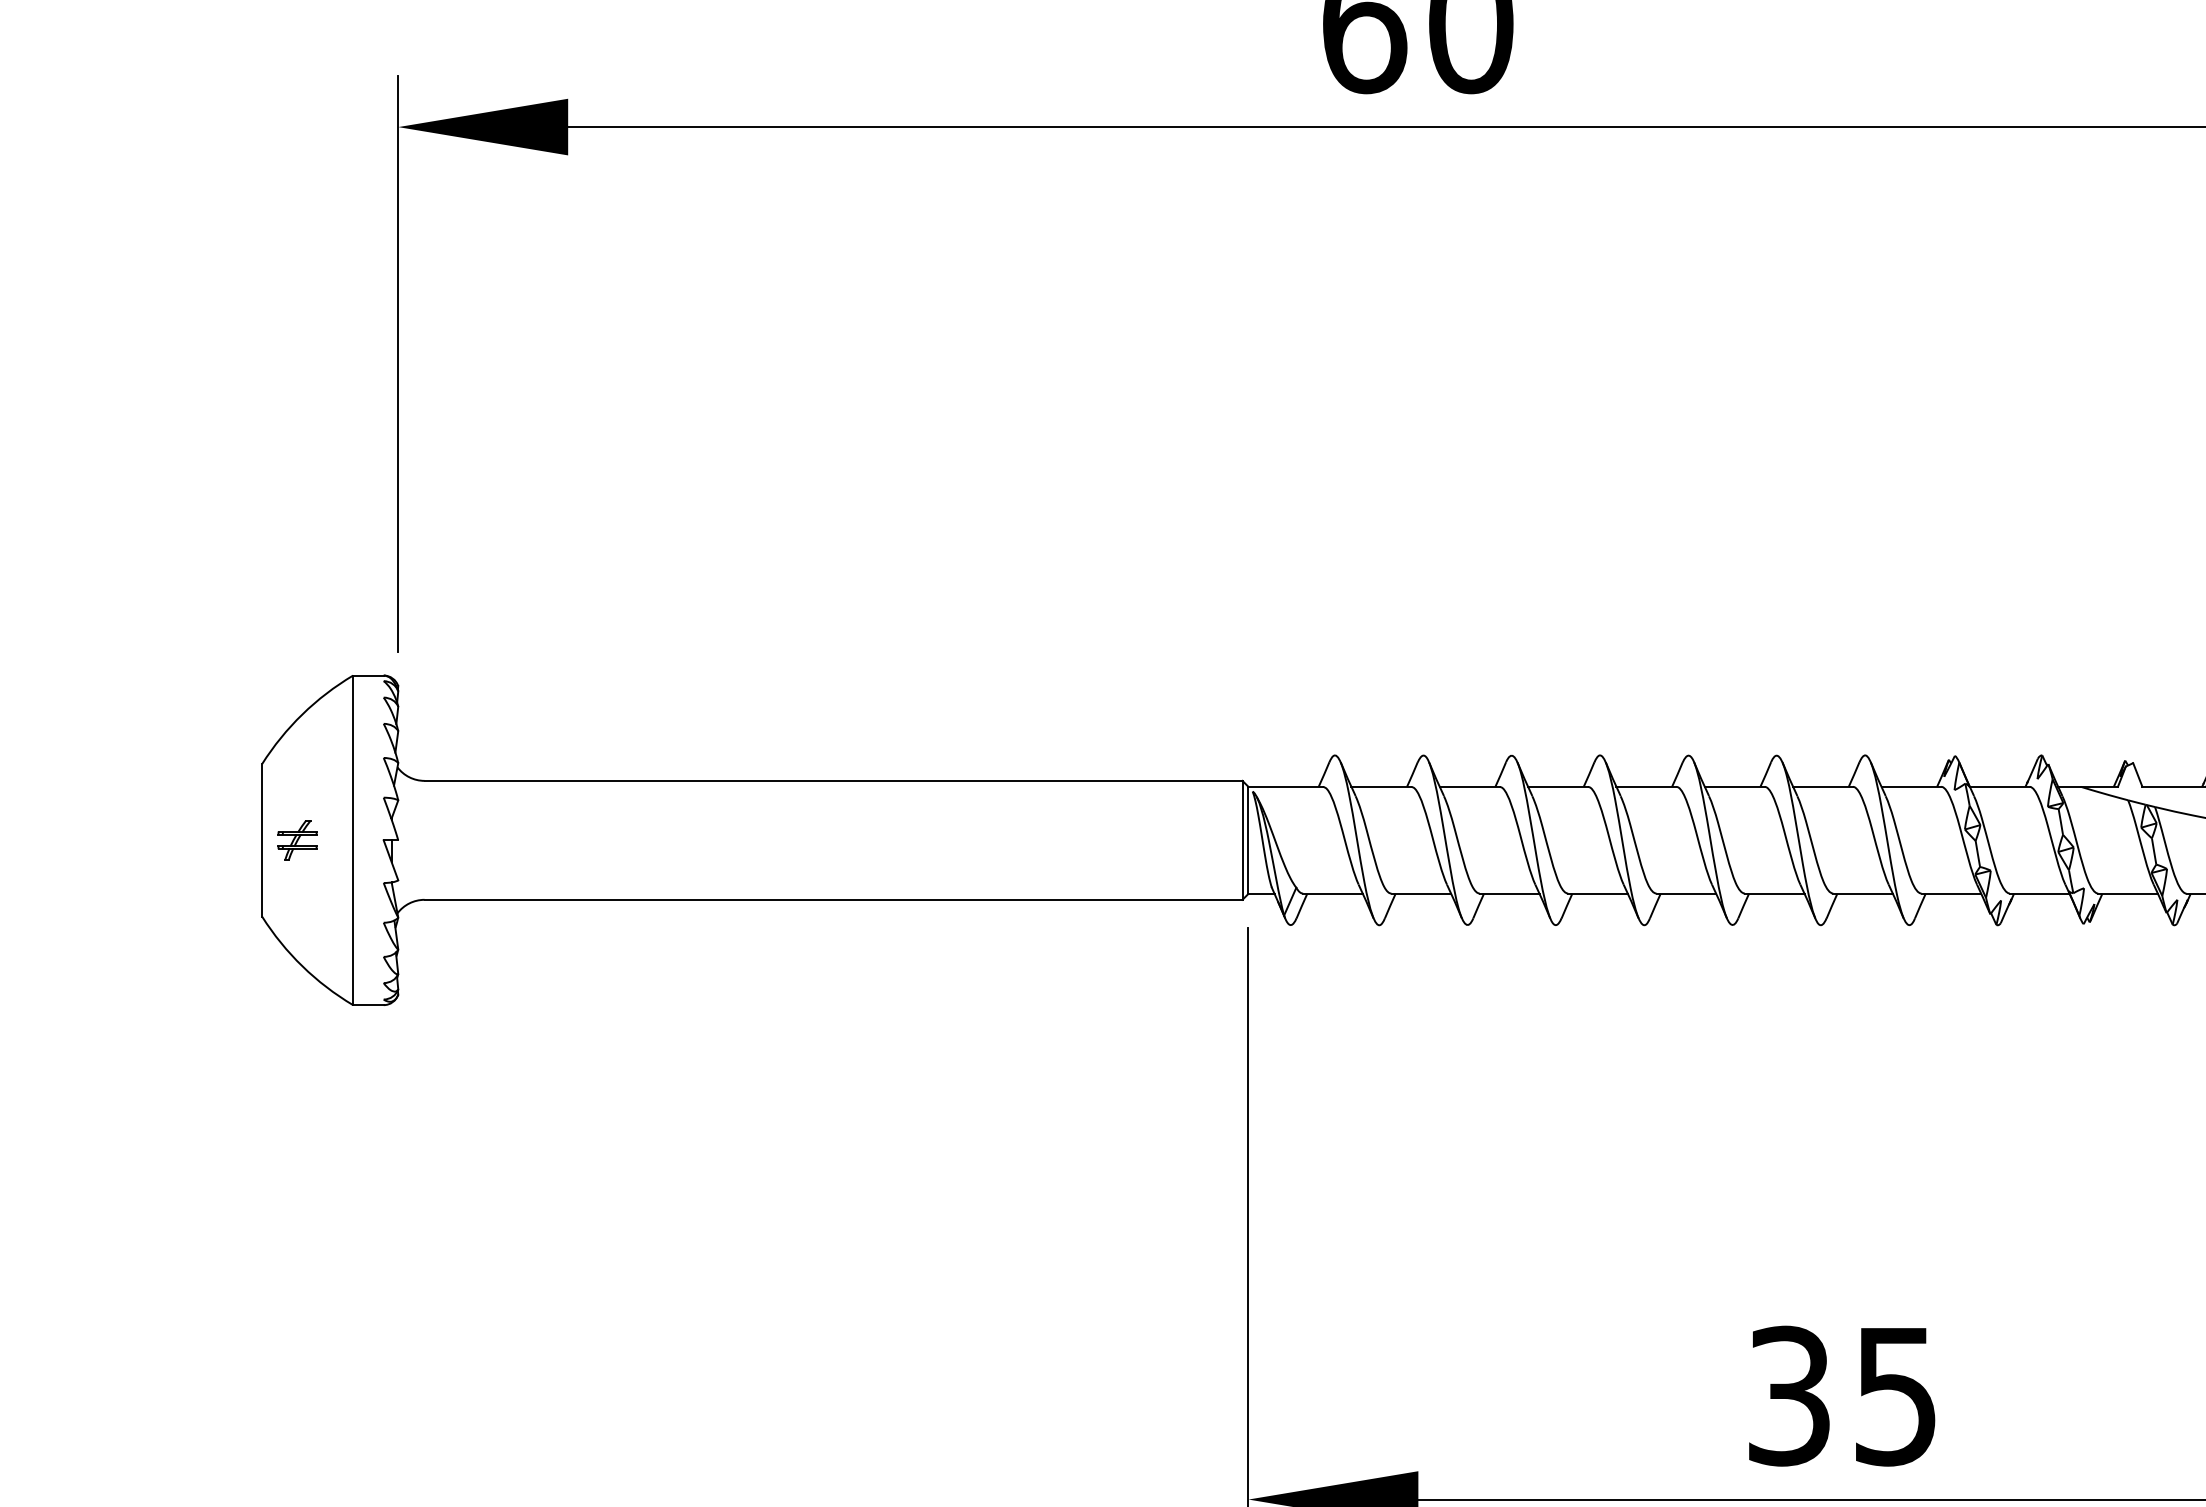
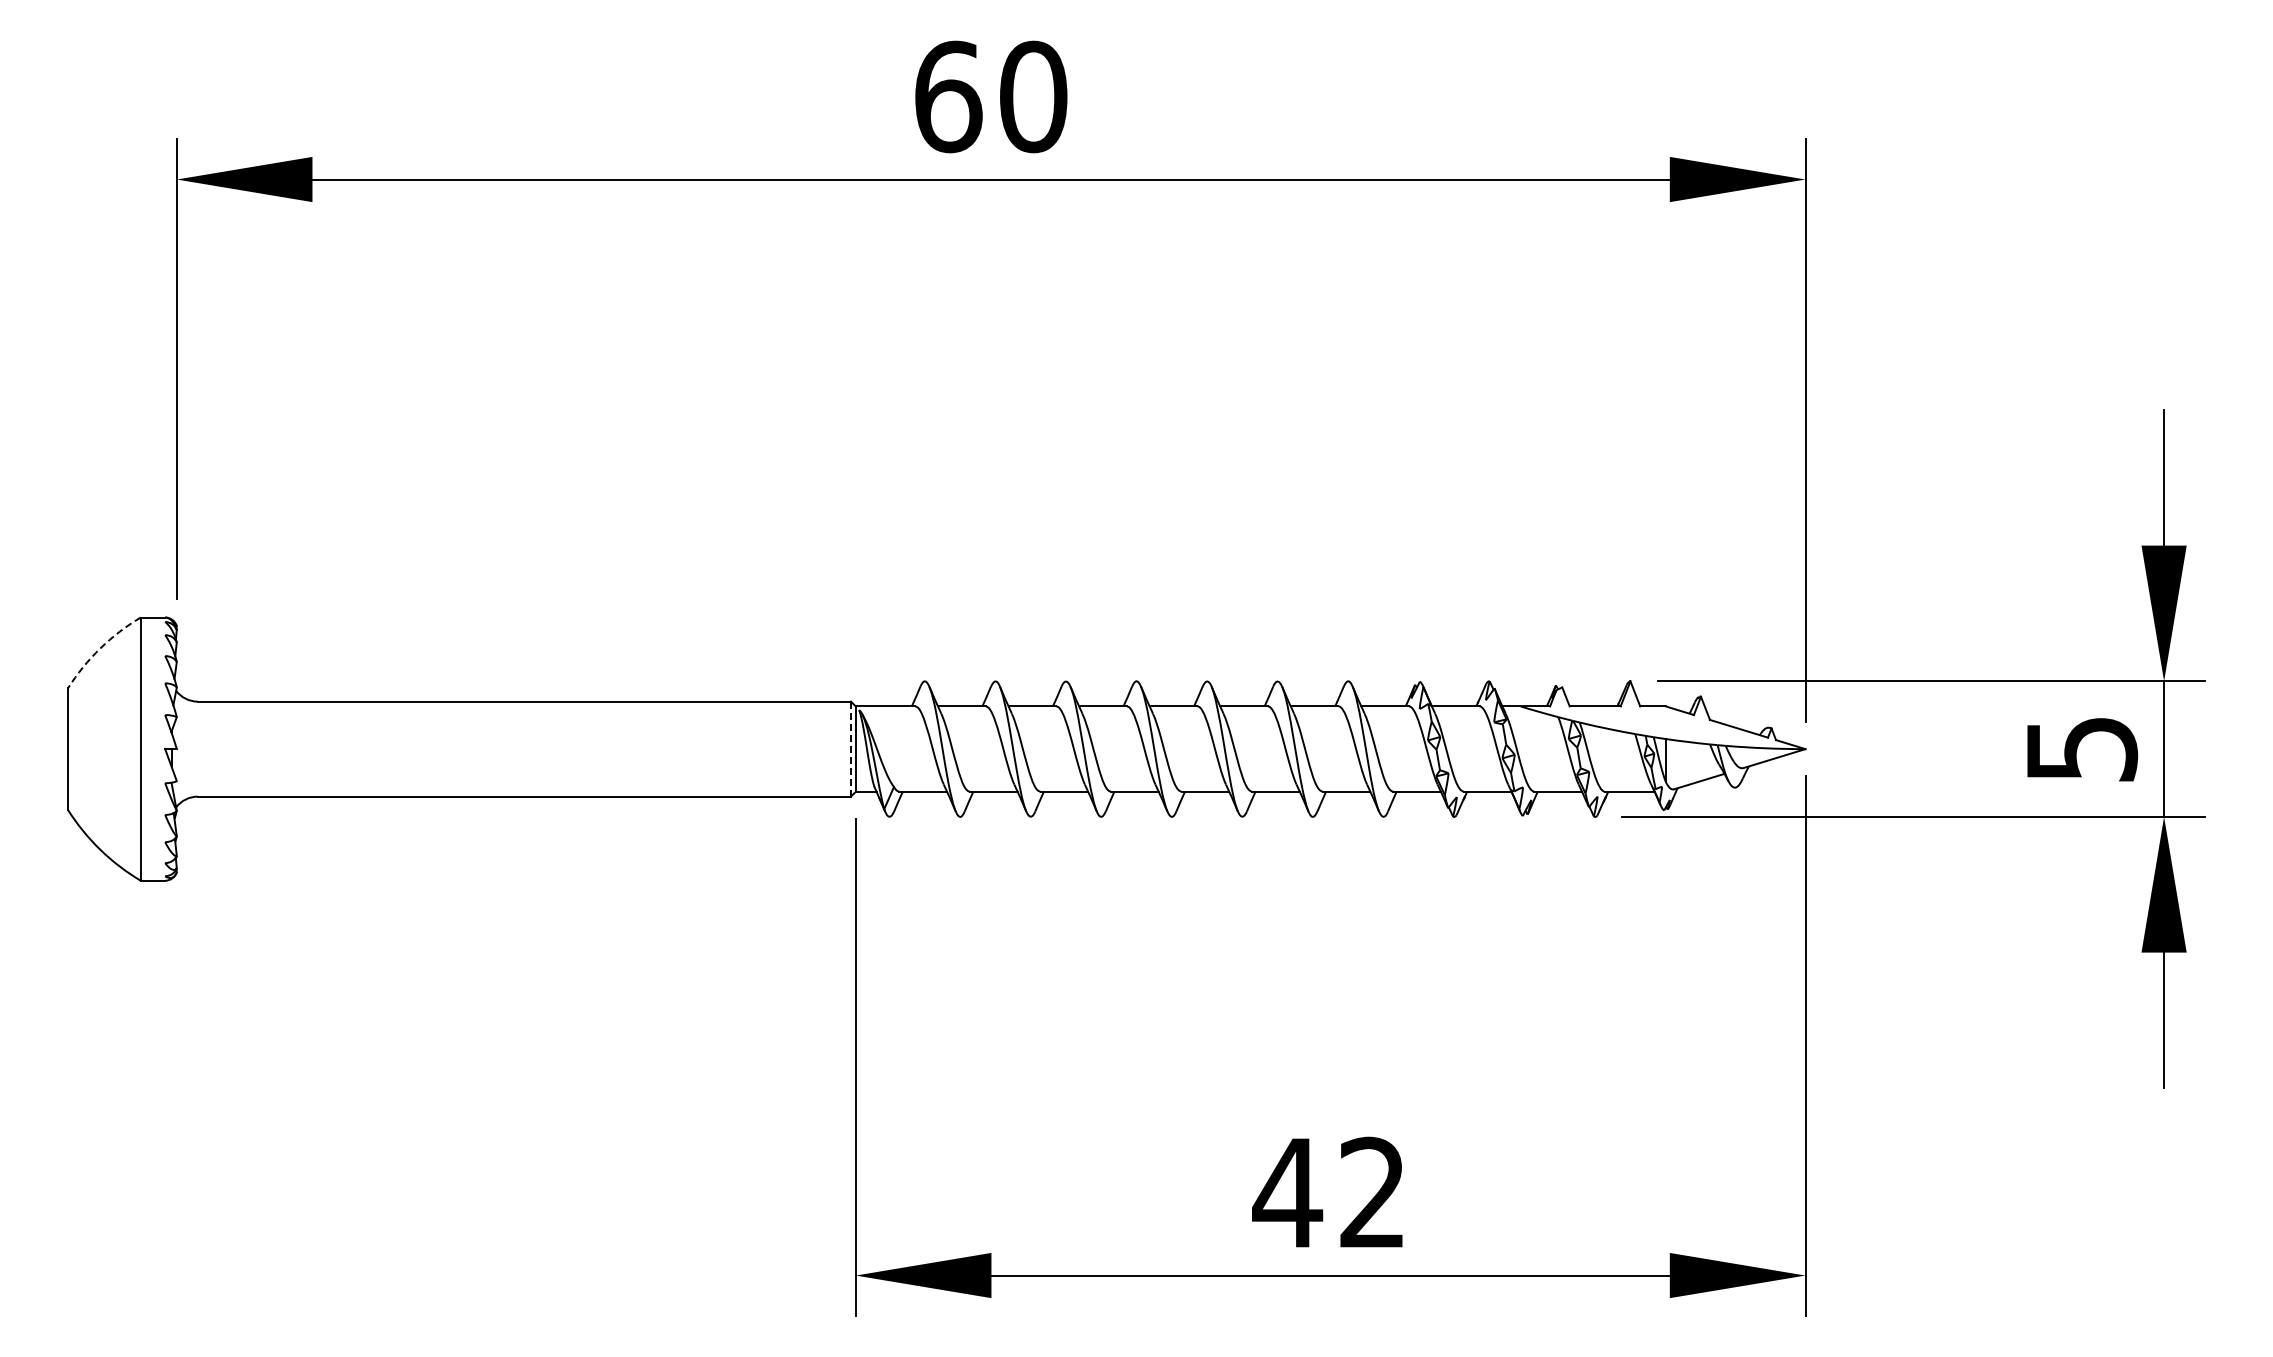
arc: (302, 714) -> (100, 648), solid -> dashed
part: (297, 839) -> (96, 748), removed
line: (1243, 840) -> (851, 749), solid -> dashed
text: (1840, 1395) -> (1328, 1192), 35 -> 42

